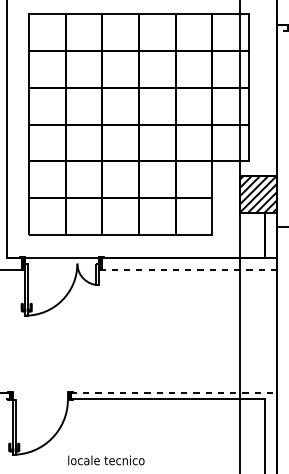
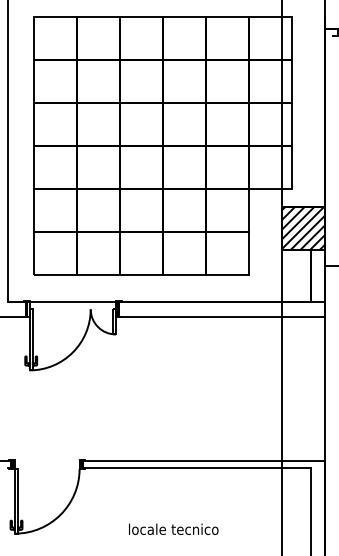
line: (189, 269) -> (222, 316), dashed -> solid
line: (174, 393) -> (204, 461), dashed -> solid
text: (106, 459) -> (173, 528), moved

